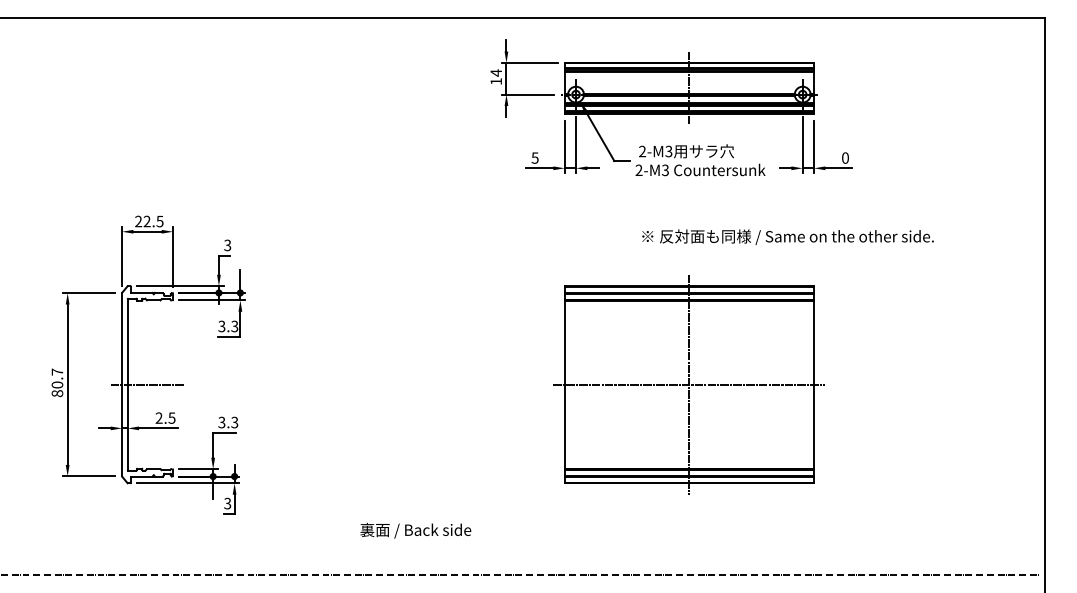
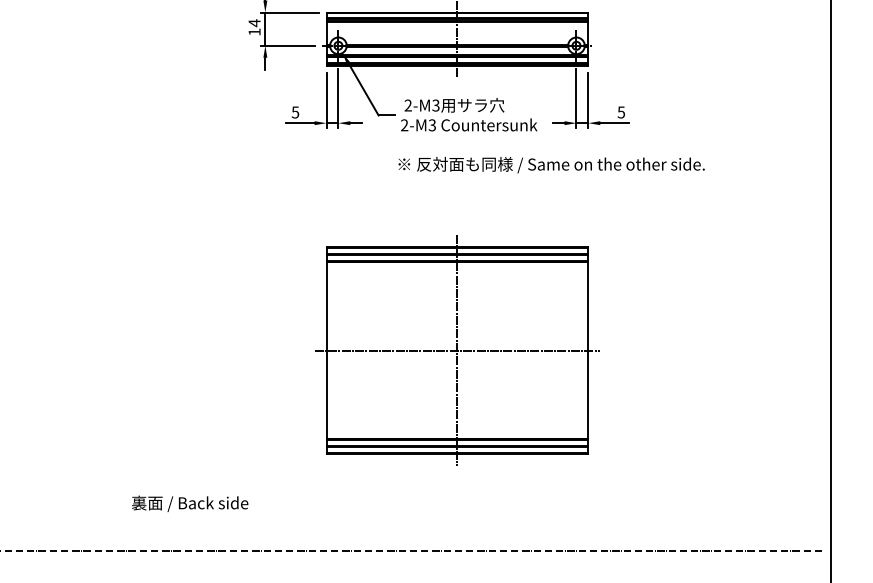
text: (844, 157) -> (620, 111), 0 -> 5
text: (787, 236) -> (551, 164), moved
text: (415, 530) -> (189, 503), moved

